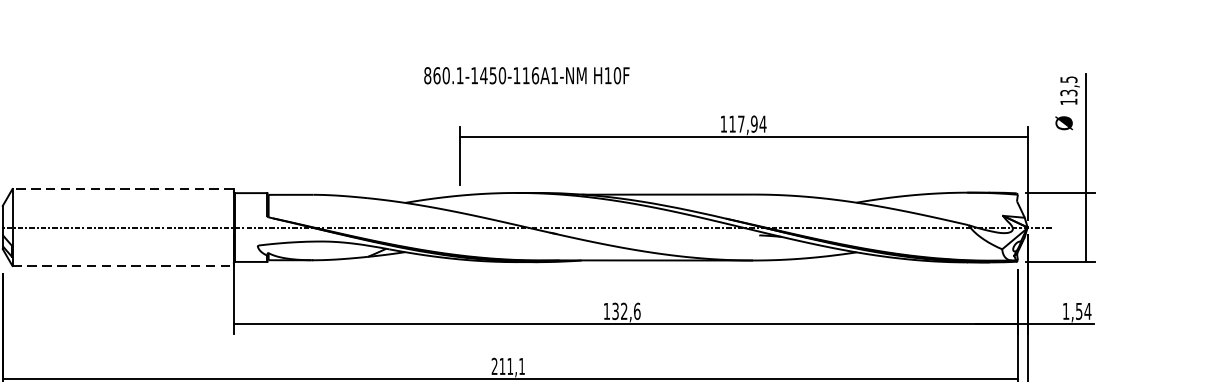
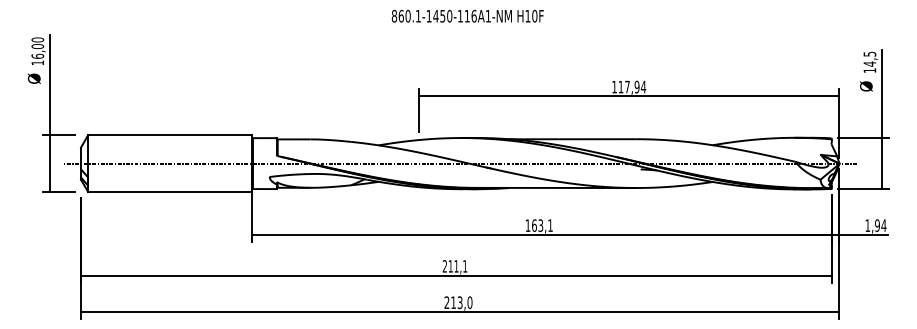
text: (526, 74) -> (467, 15), moved
text: (1068, 92) -> (869, 63), 13,5 -> 14,5
line: (123, 189) -> (170, 135), dashed -> solid
line: (123, 266) -> (170, 192), dashed -> solid
text: (626, 311) -> (542, 225), 132,6 -> 163,1
text: (1079, 311) -> (877, 225), 1,54 -> 1,94

